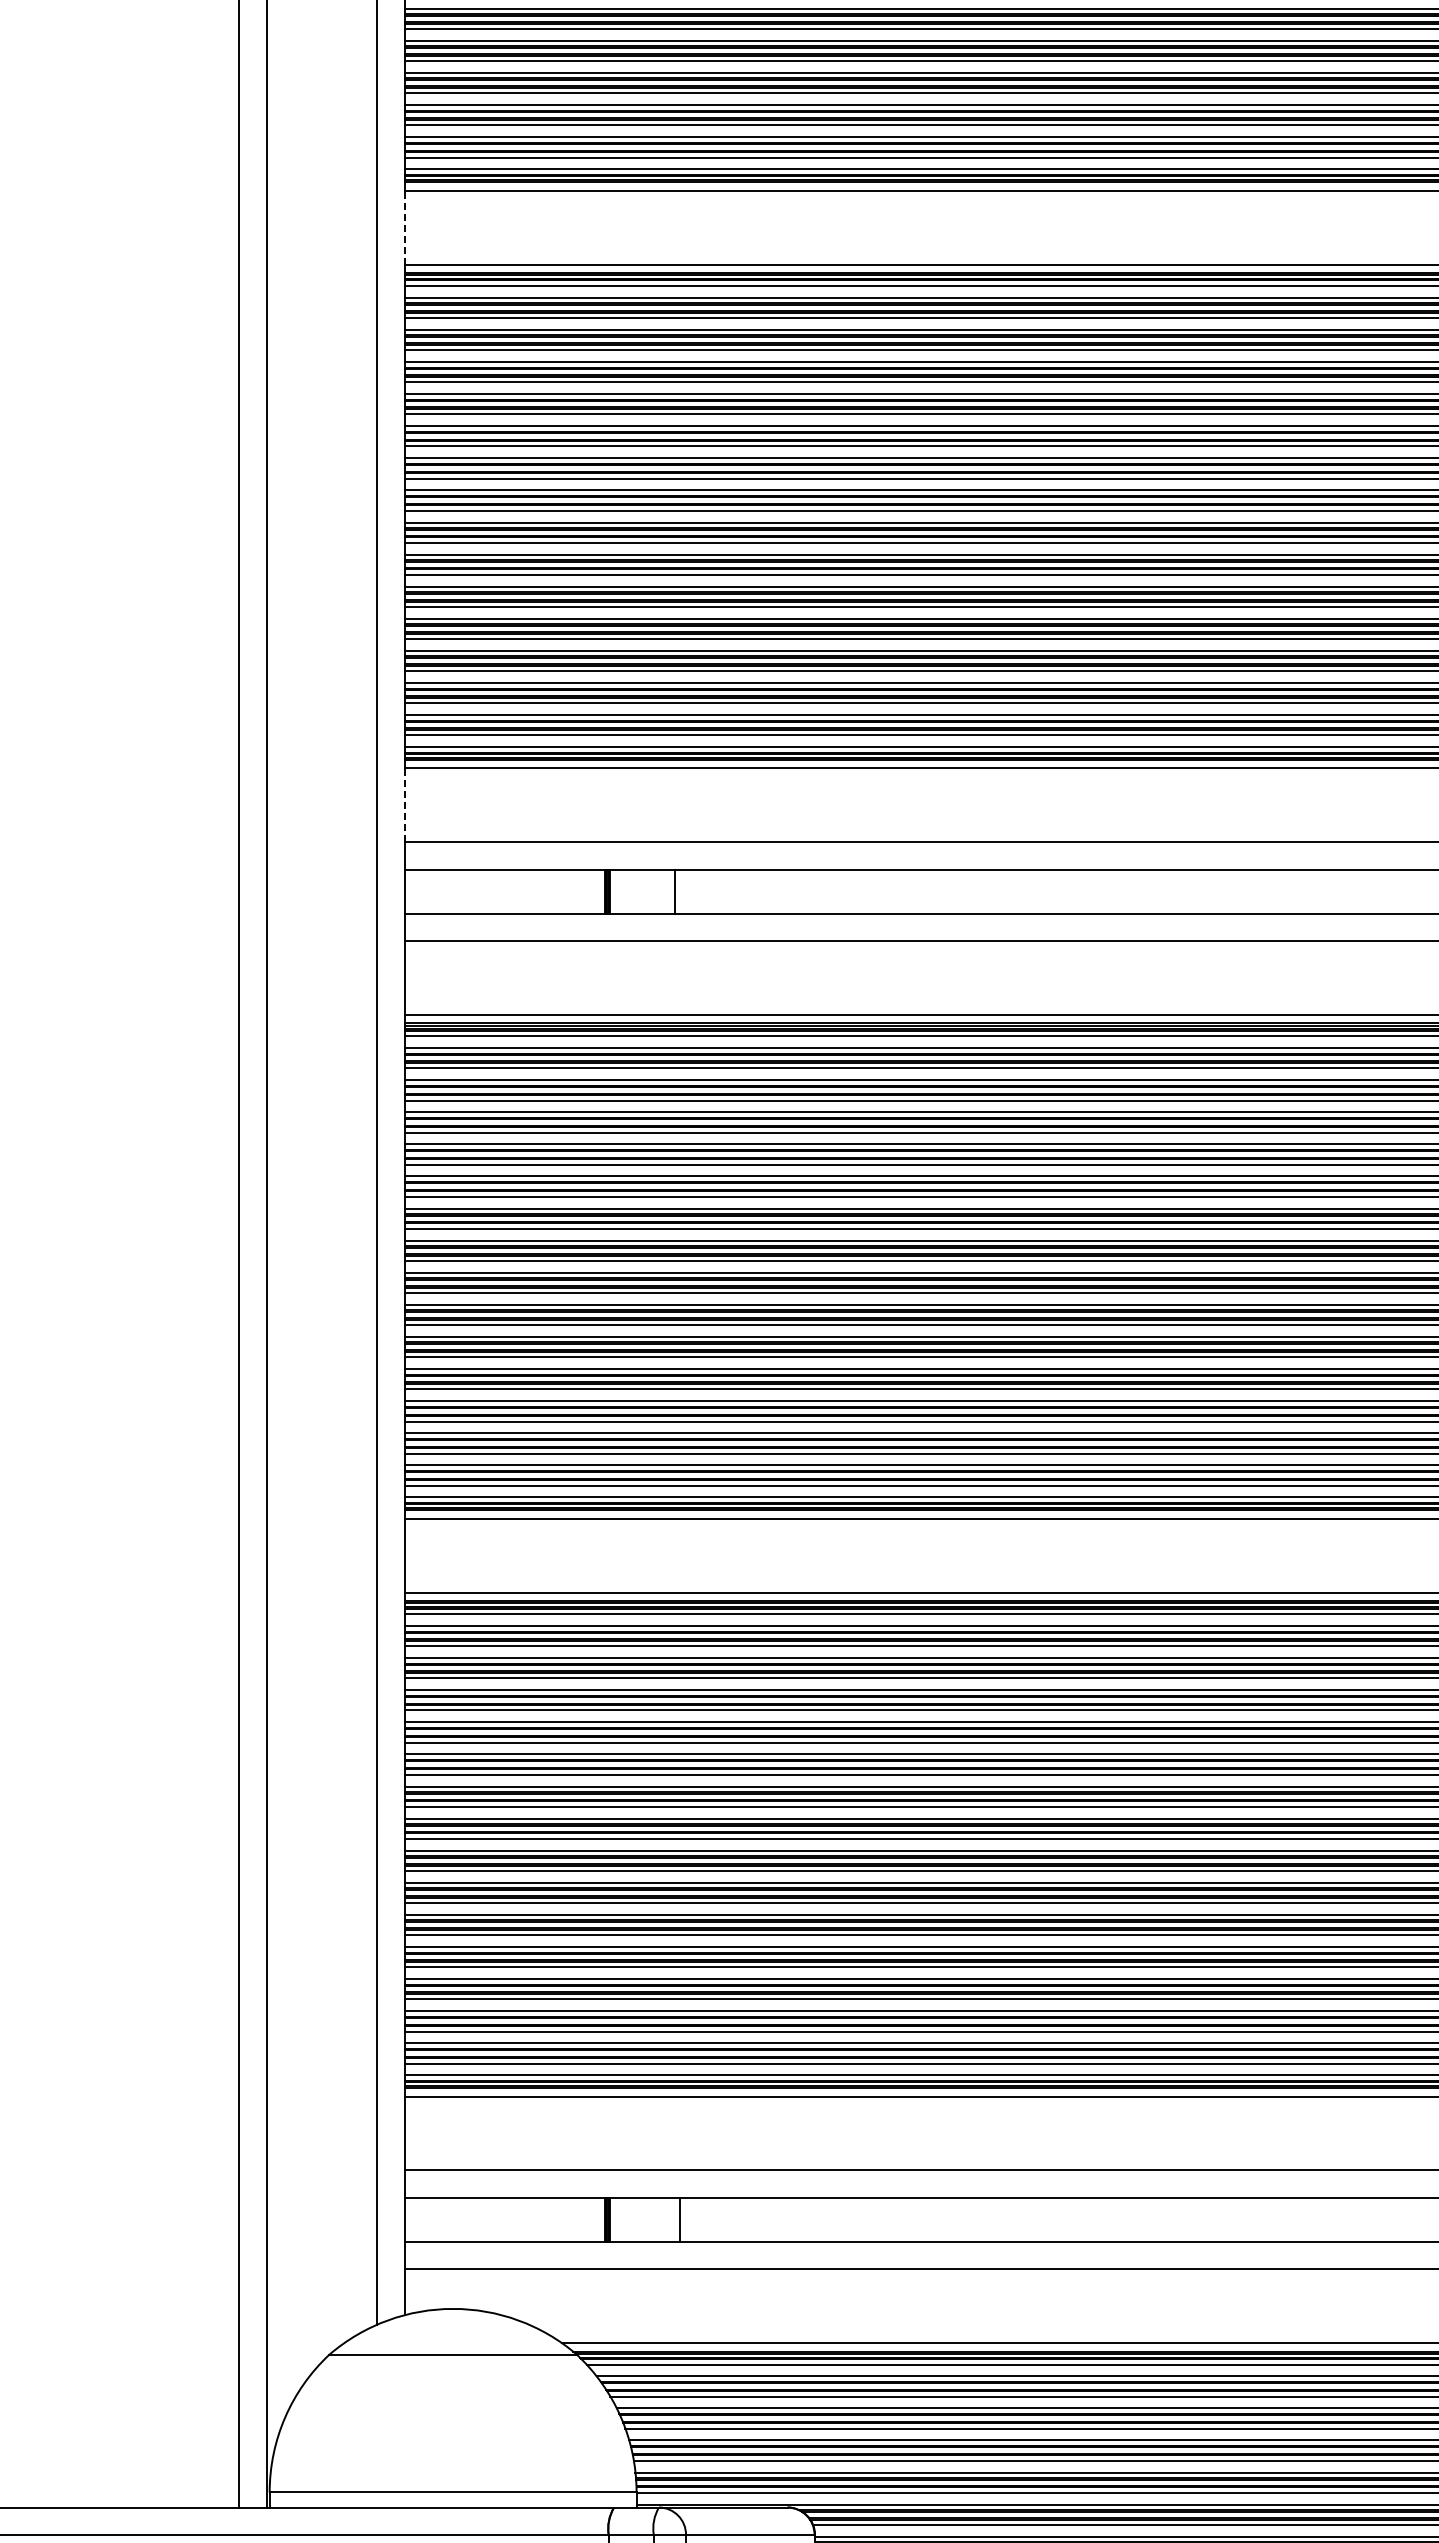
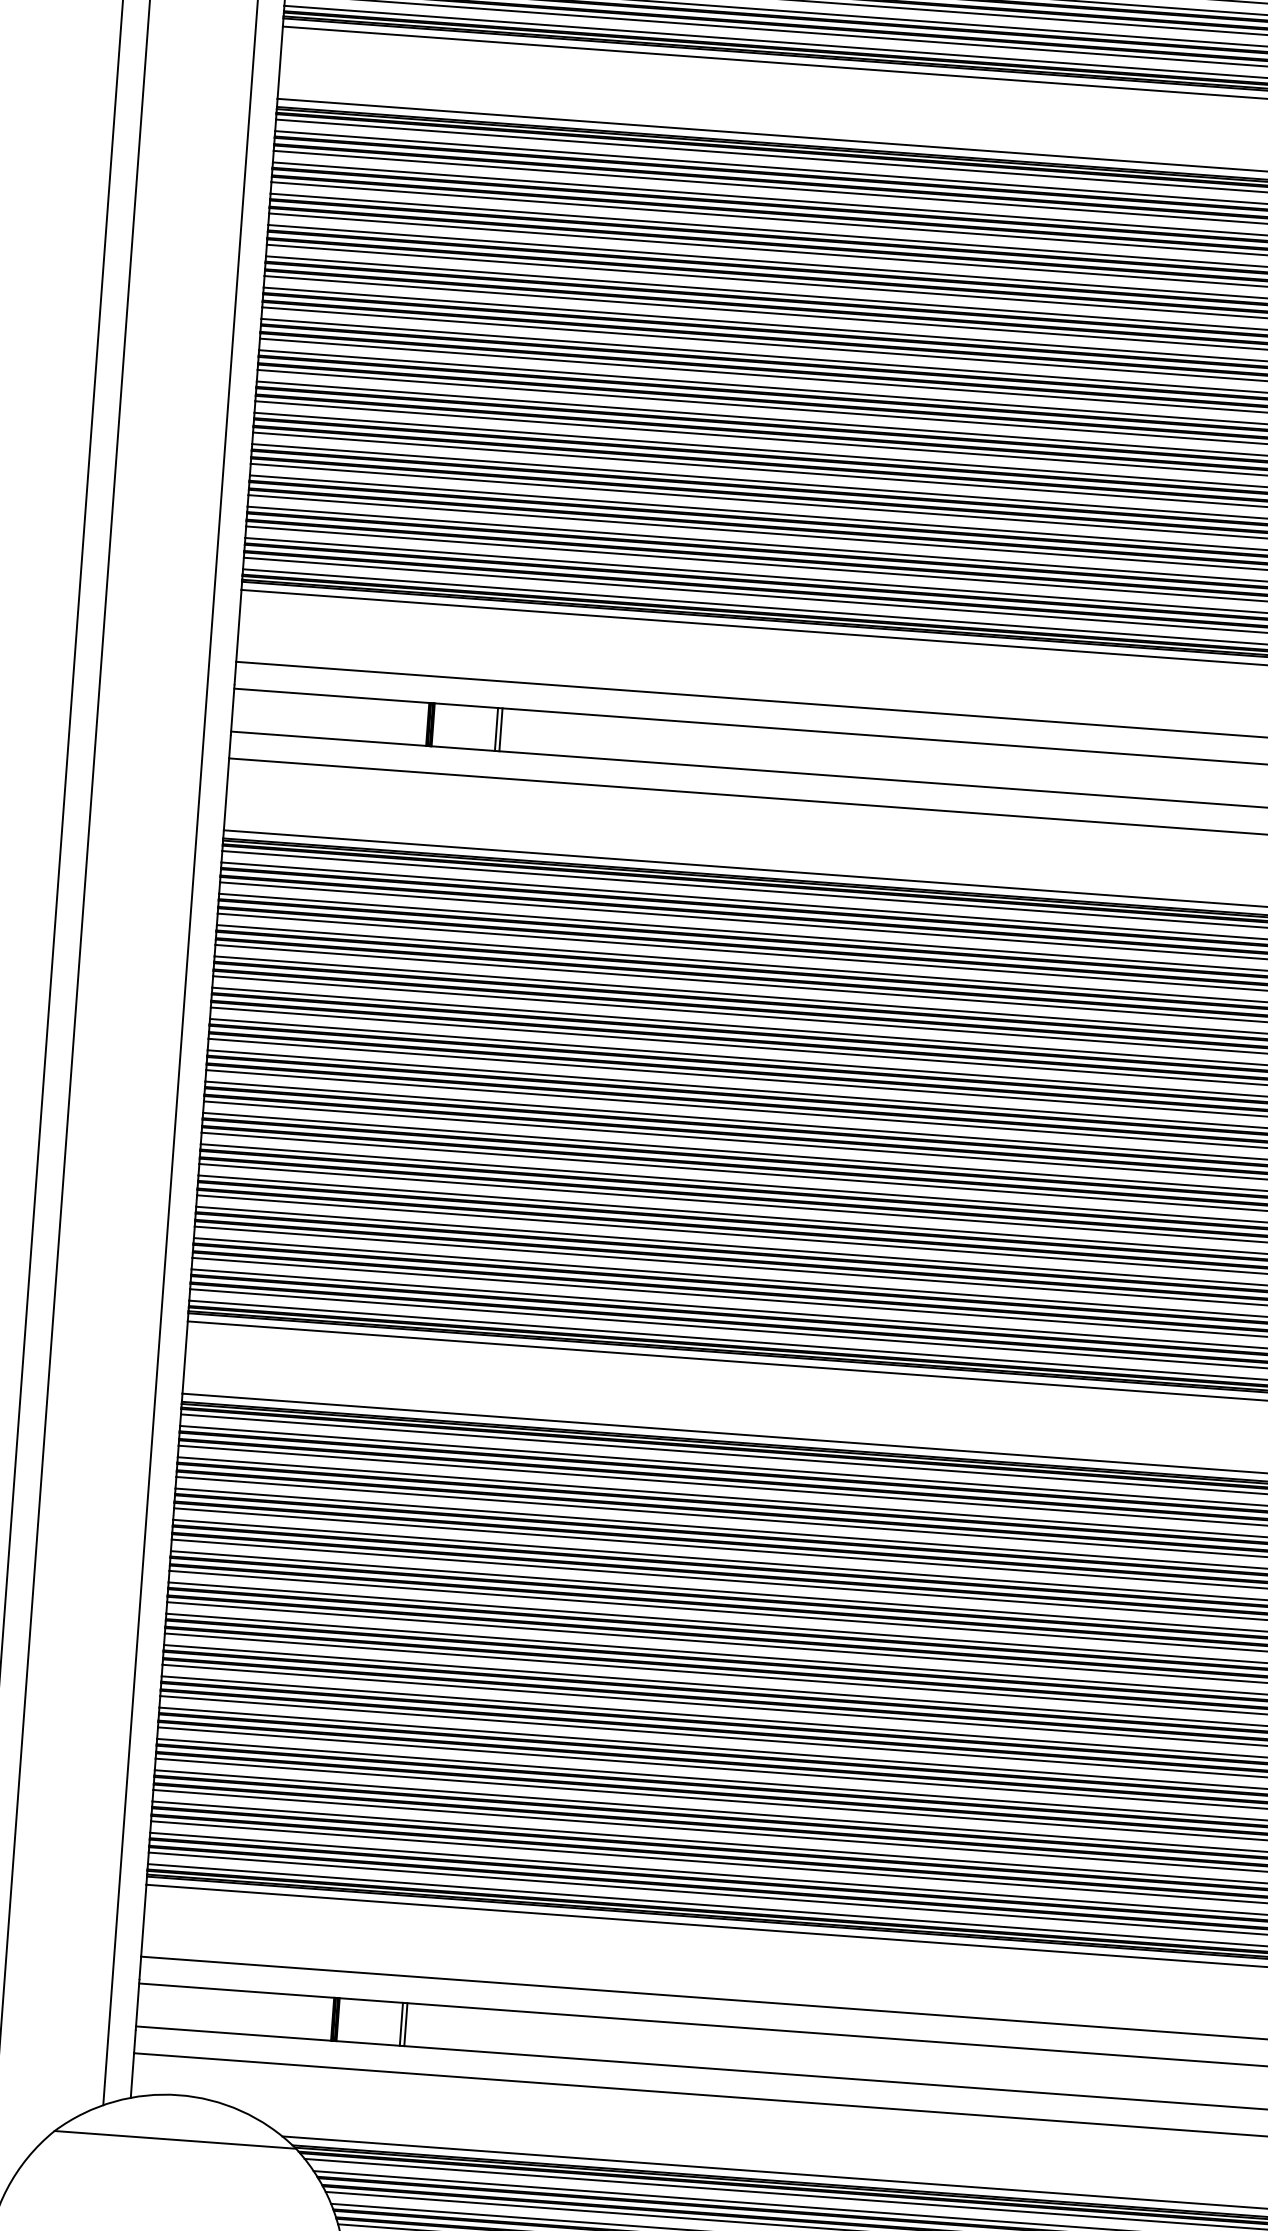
line: (404, 227) -> (280, 62), dashed -> solid
line: (404, 805) -> (238, 626), dashed -> solid
line: (679, 891) -> (500, 729), added
line: (675, 2219) -> (401, 2023), added

